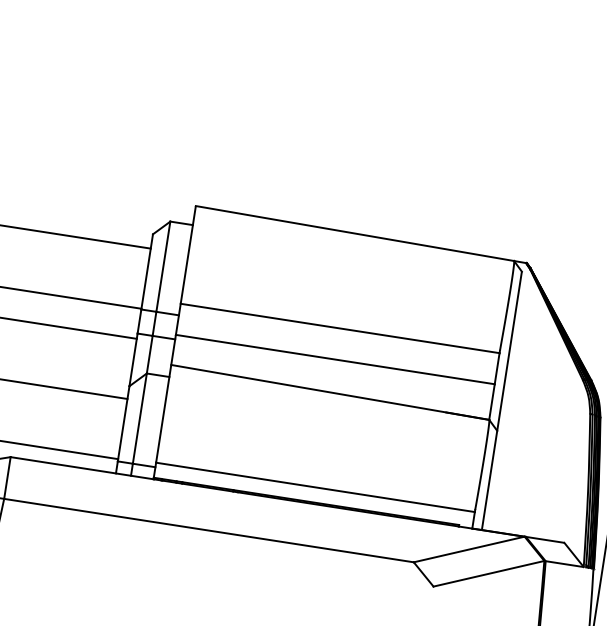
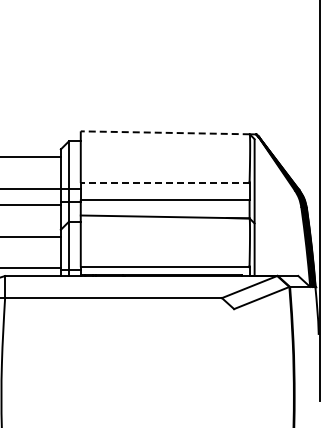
line: (353, 232) -> (164, 132), solid -> dashed
line: (338, 329) -> (164, 183), solid -> dashed

